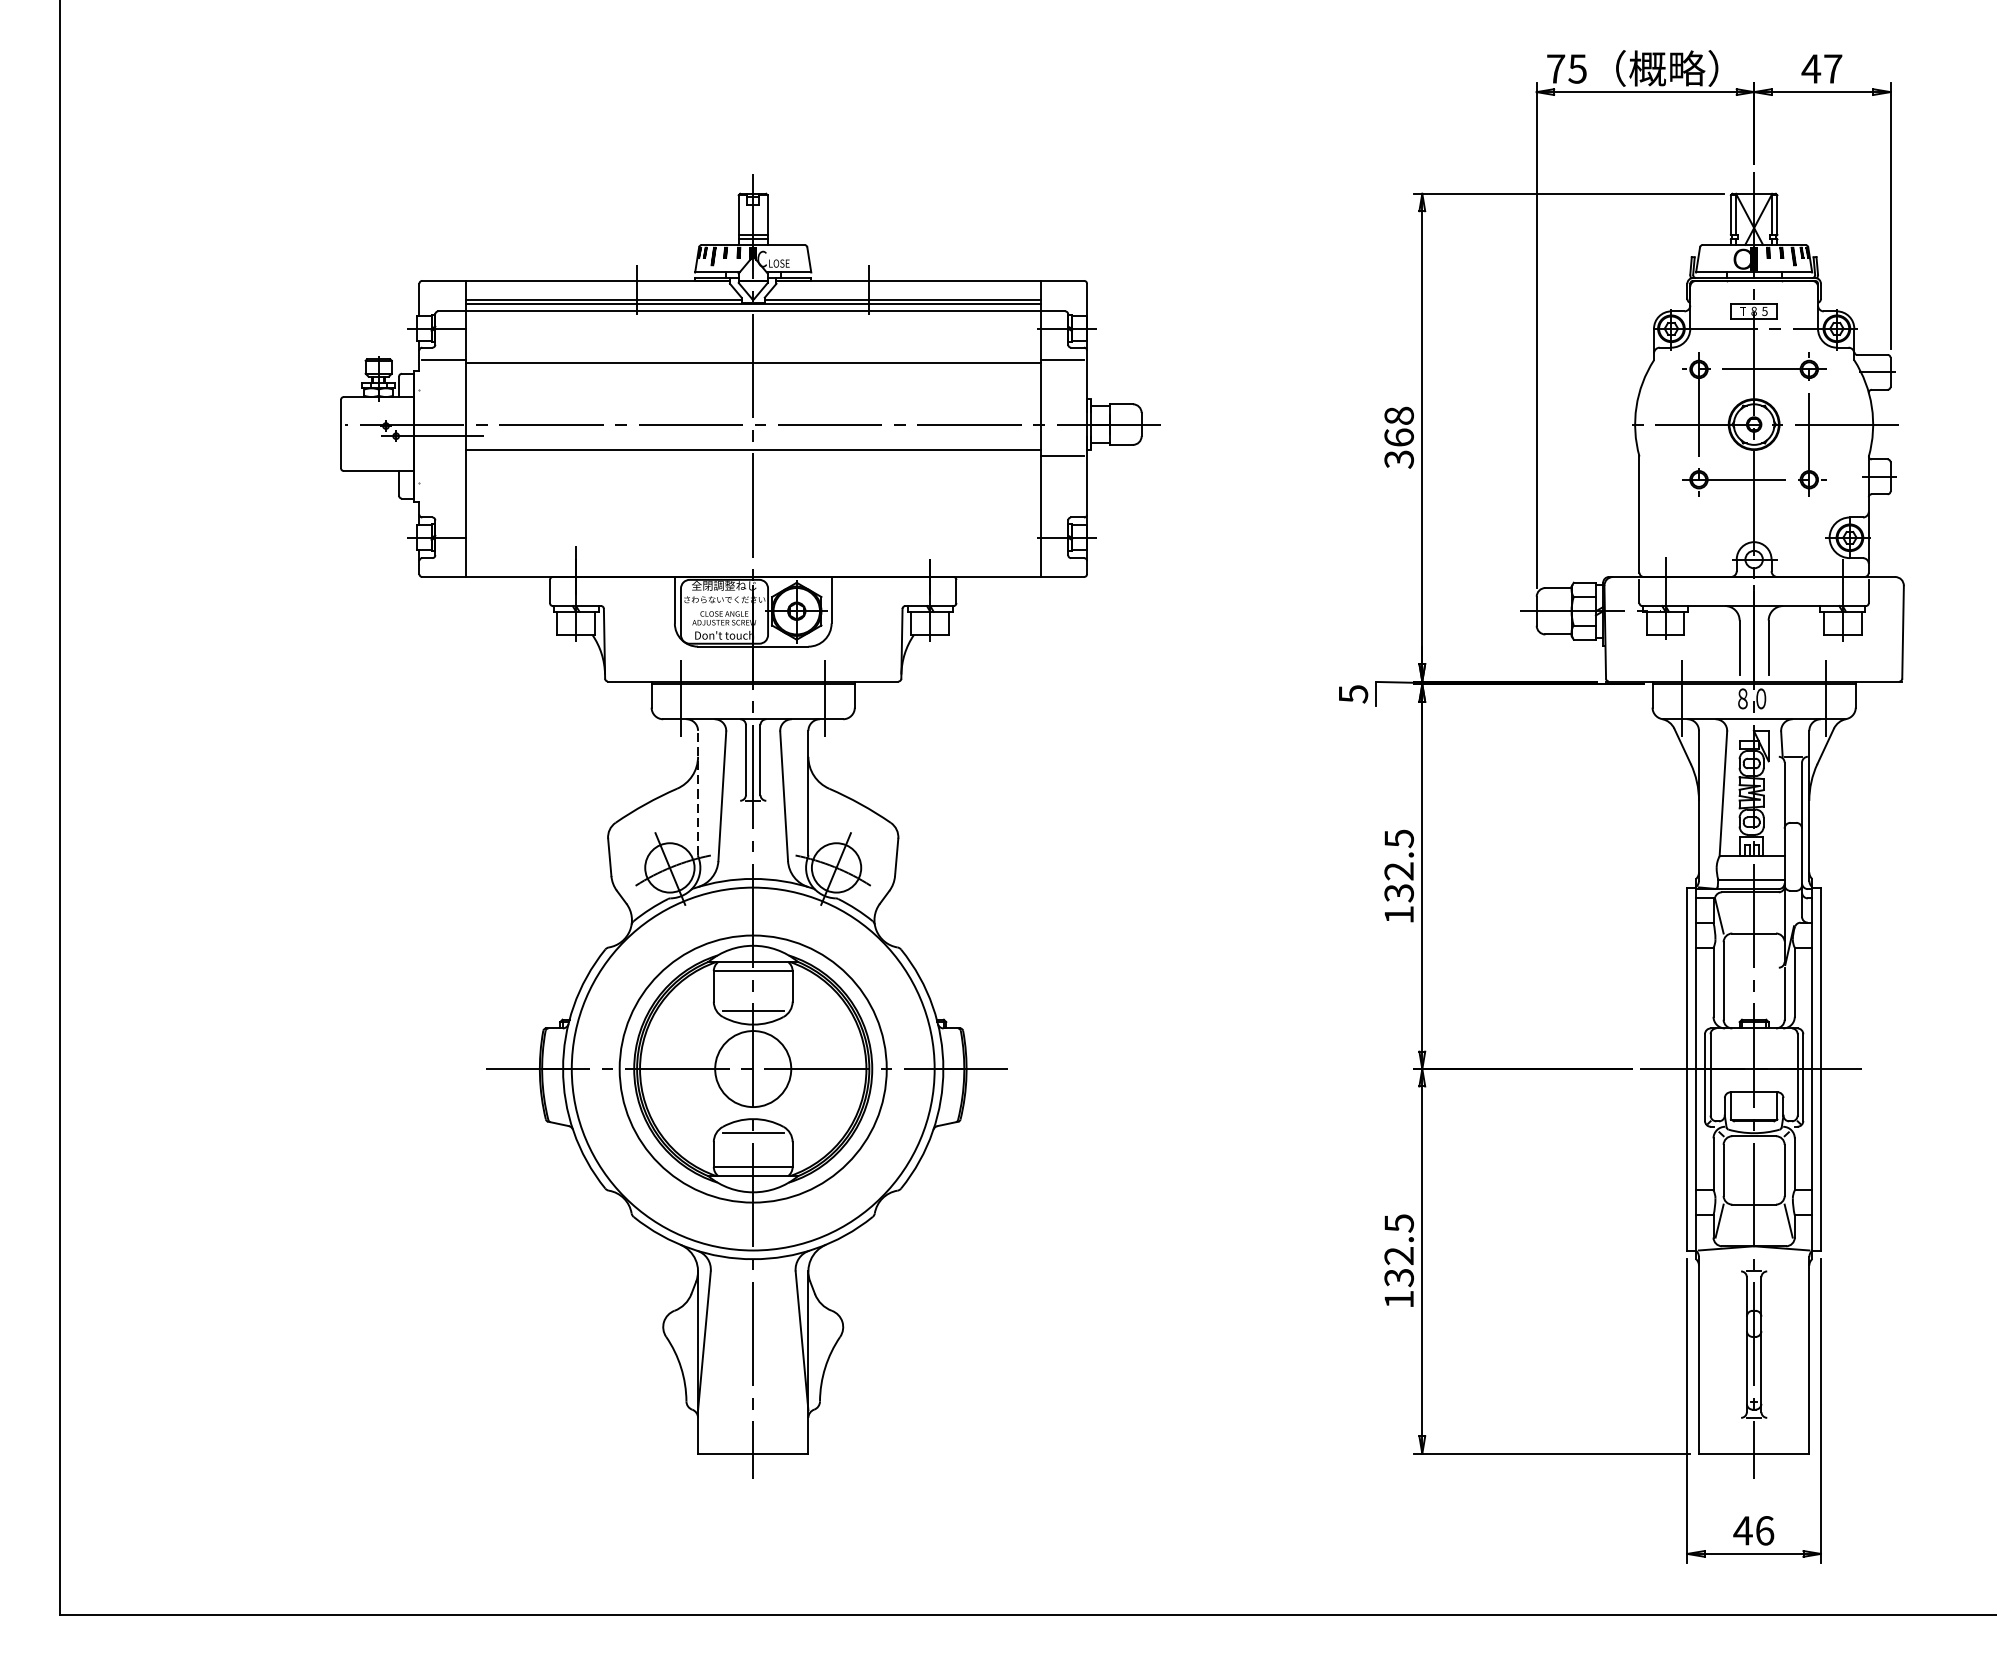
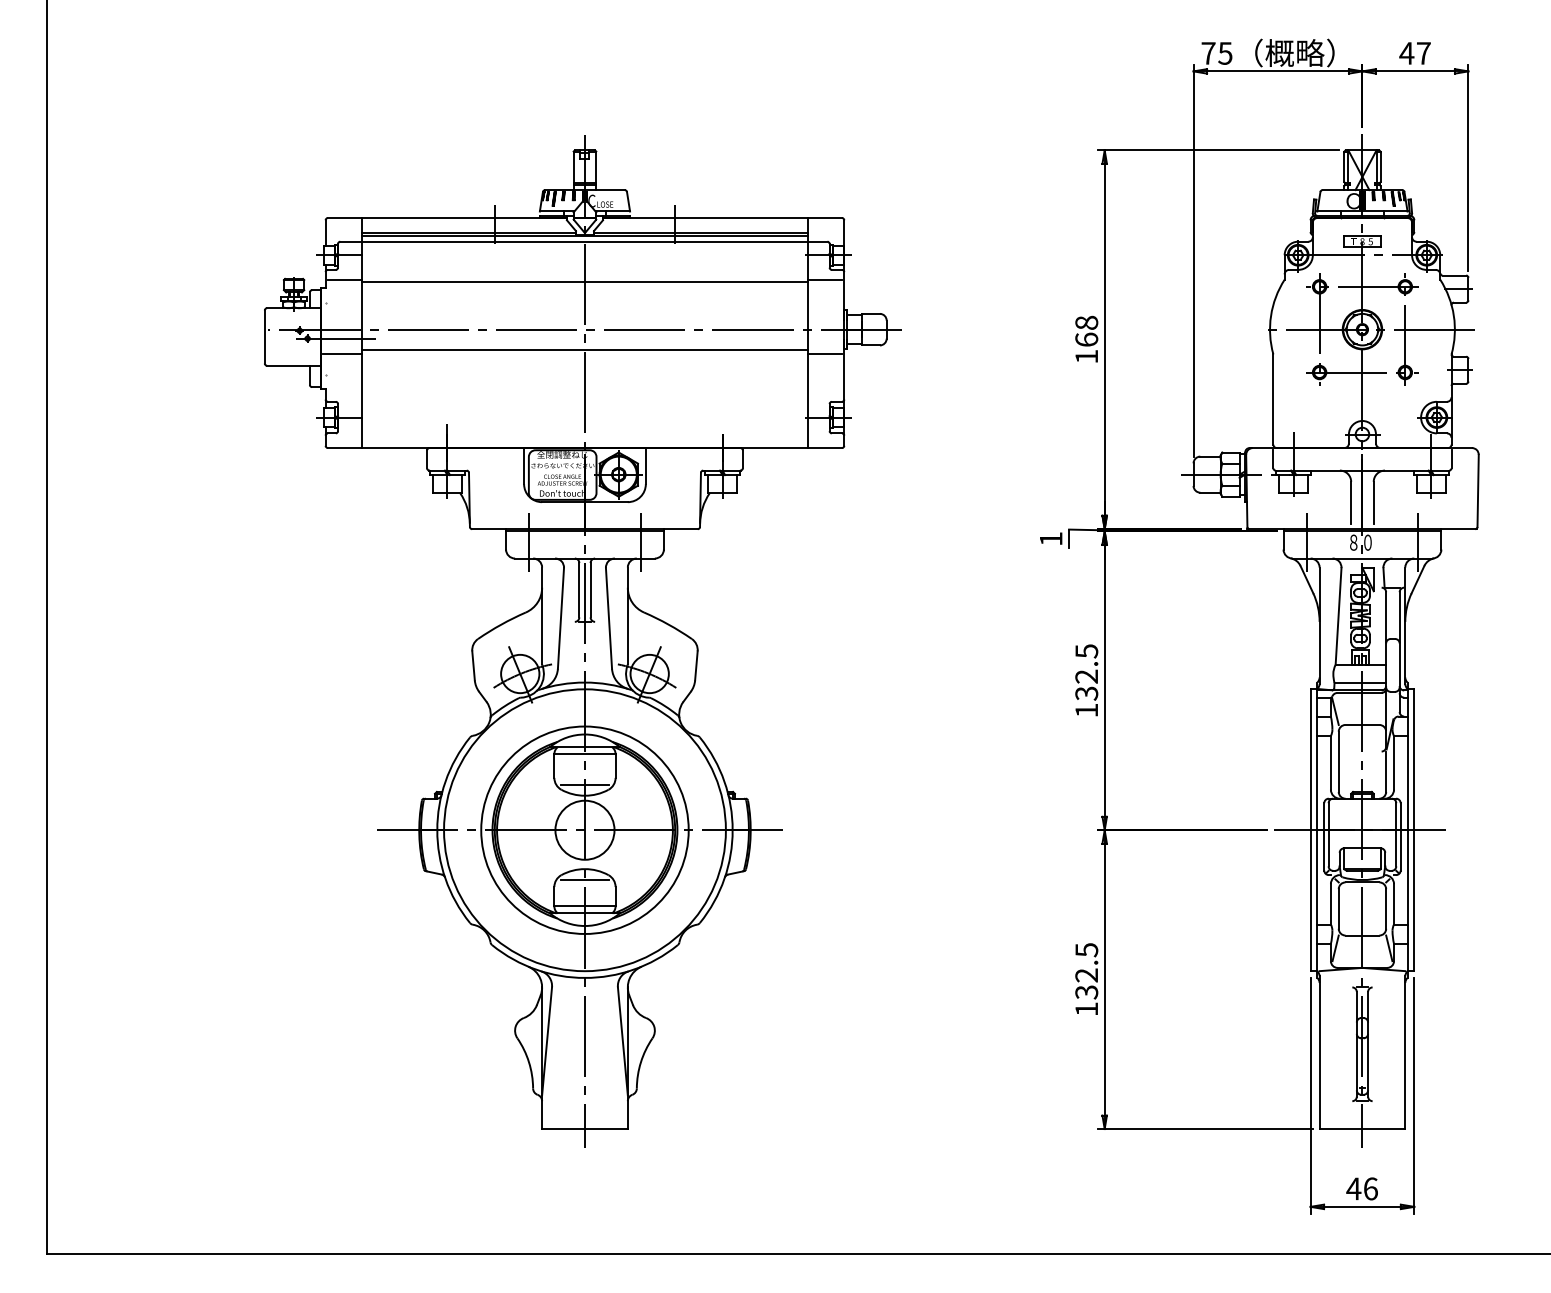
line: (441, 456) -> (342, 354), added
text: (1398, 459) -> (1086, 356), 368 -> 168
text: (1353, 694) -> (1051, 539), 5 -> 1
line: (698, 792) -> (542, 615), dashed -> solid

